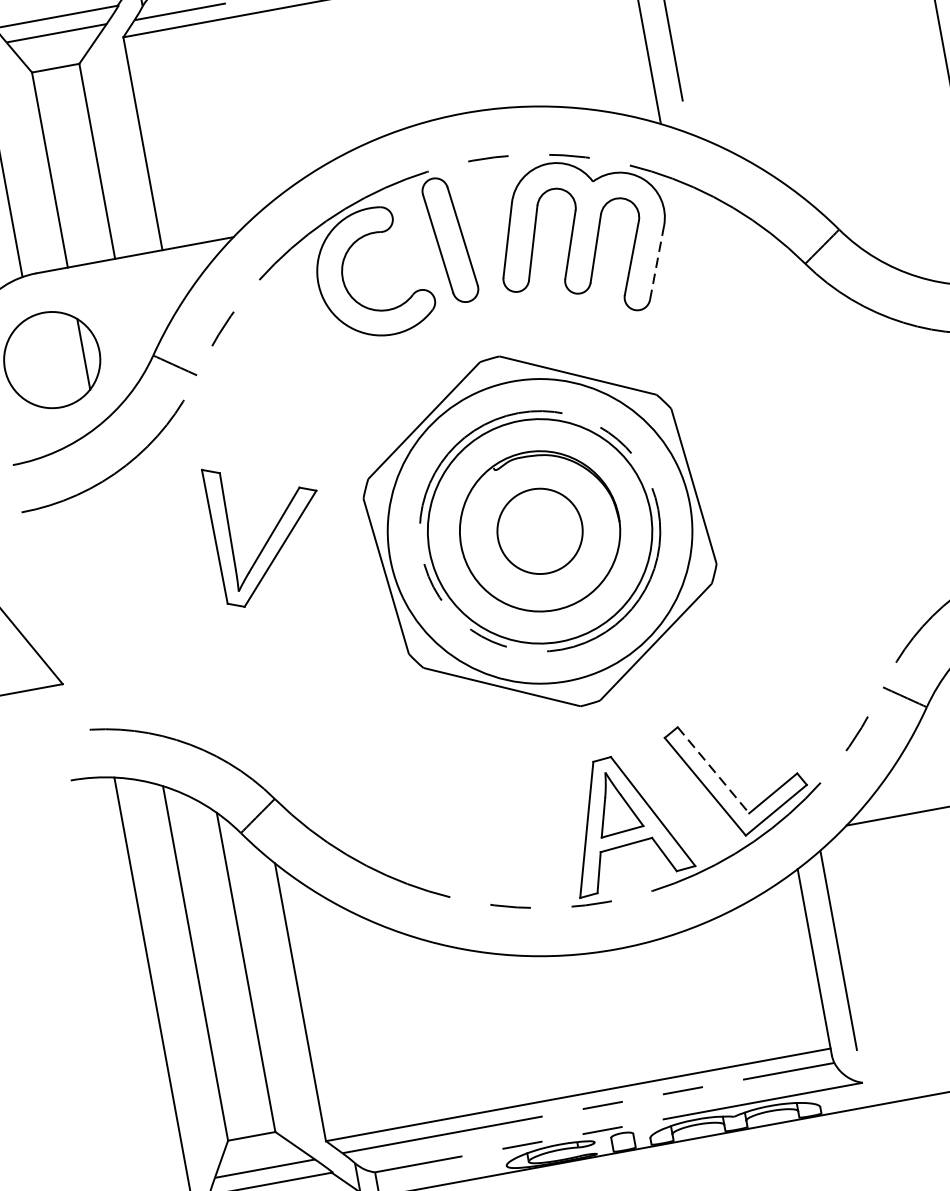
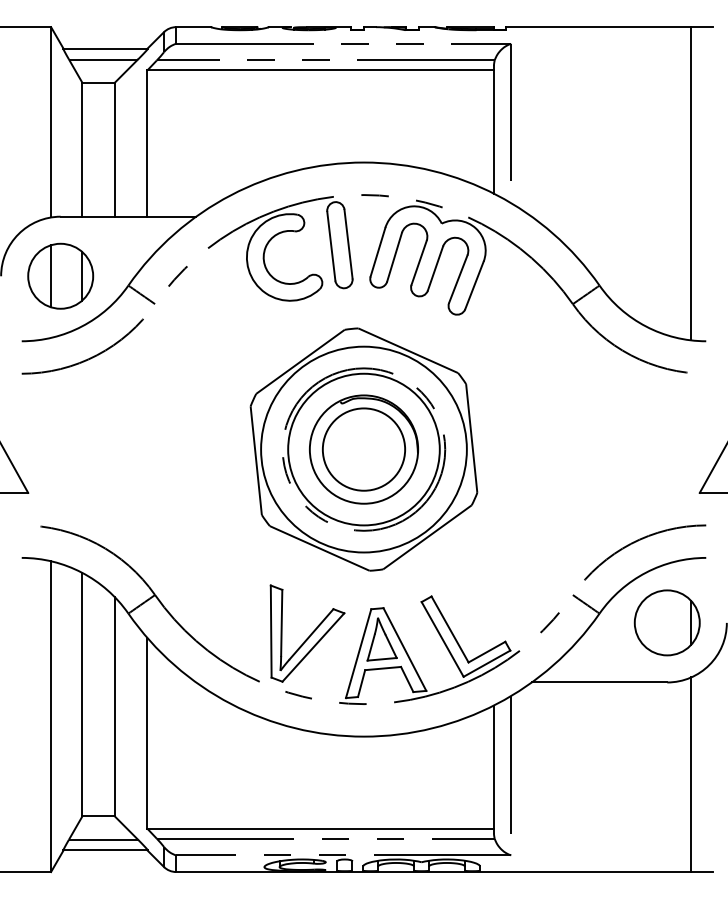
line: (657, 262) -> (474, 285), dashed -> solid
line: (38, 362) -> (51, 276), added
part: (268, 529) -> (307, 633), moved
circle: (539, 531) -> (363, 449), size x1.43
line: (714, 770) -> (450, 629), dashed -> solid

